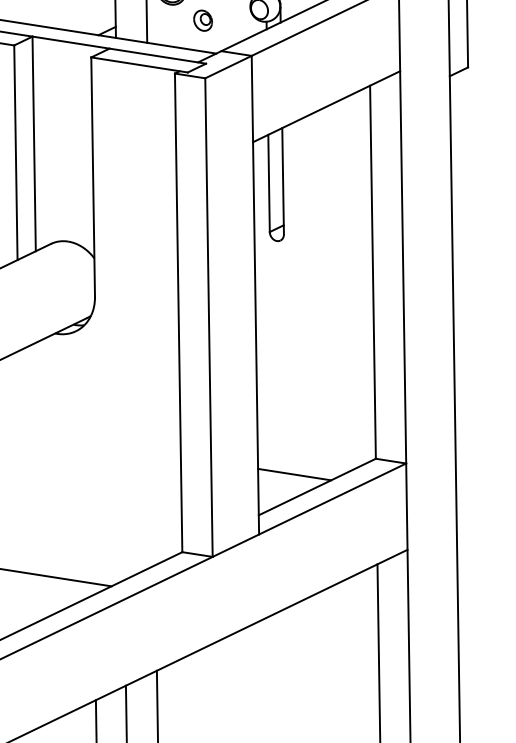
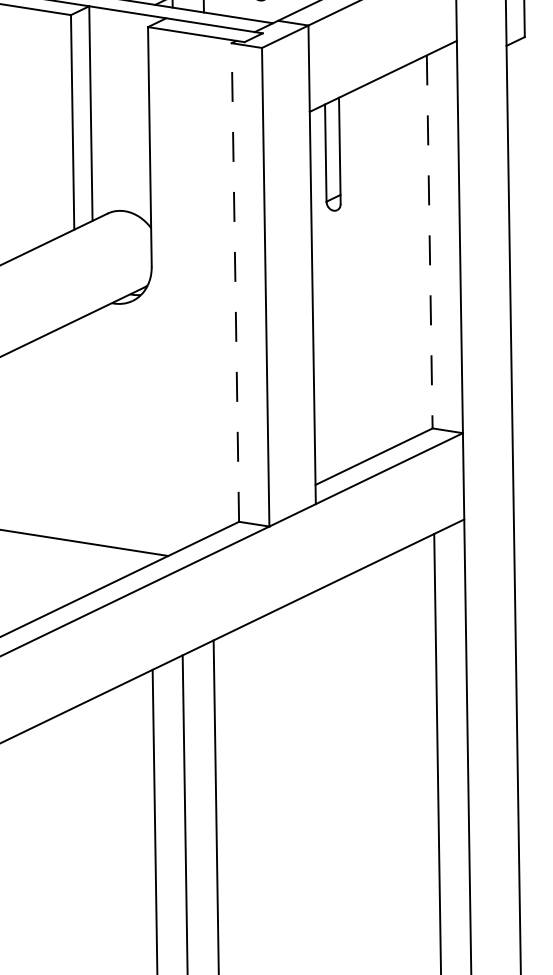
line: (372, 271) -> (429, 241), solid -> dashed
line: (178, 312) -> (235, 282), solid -> dashed
line: (293, 474) -> (350, 444), removed

